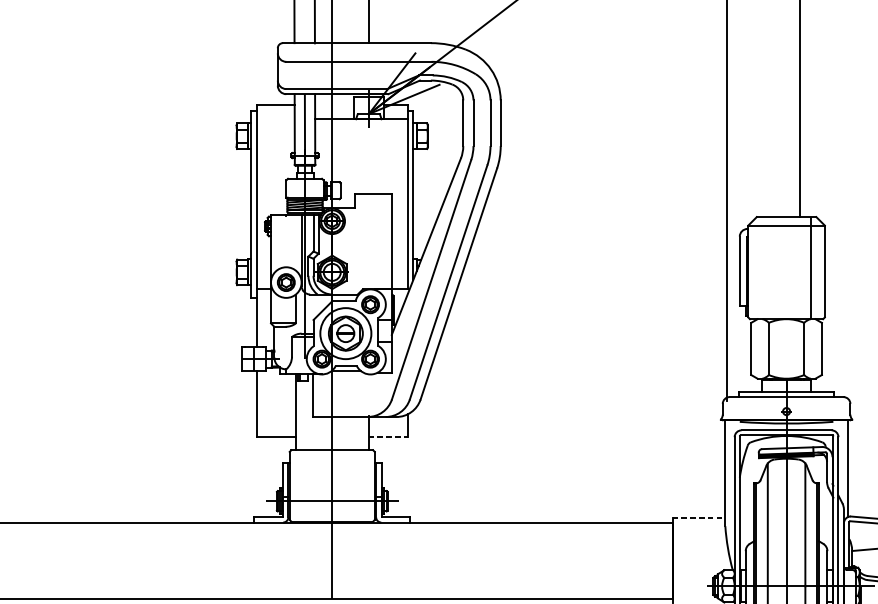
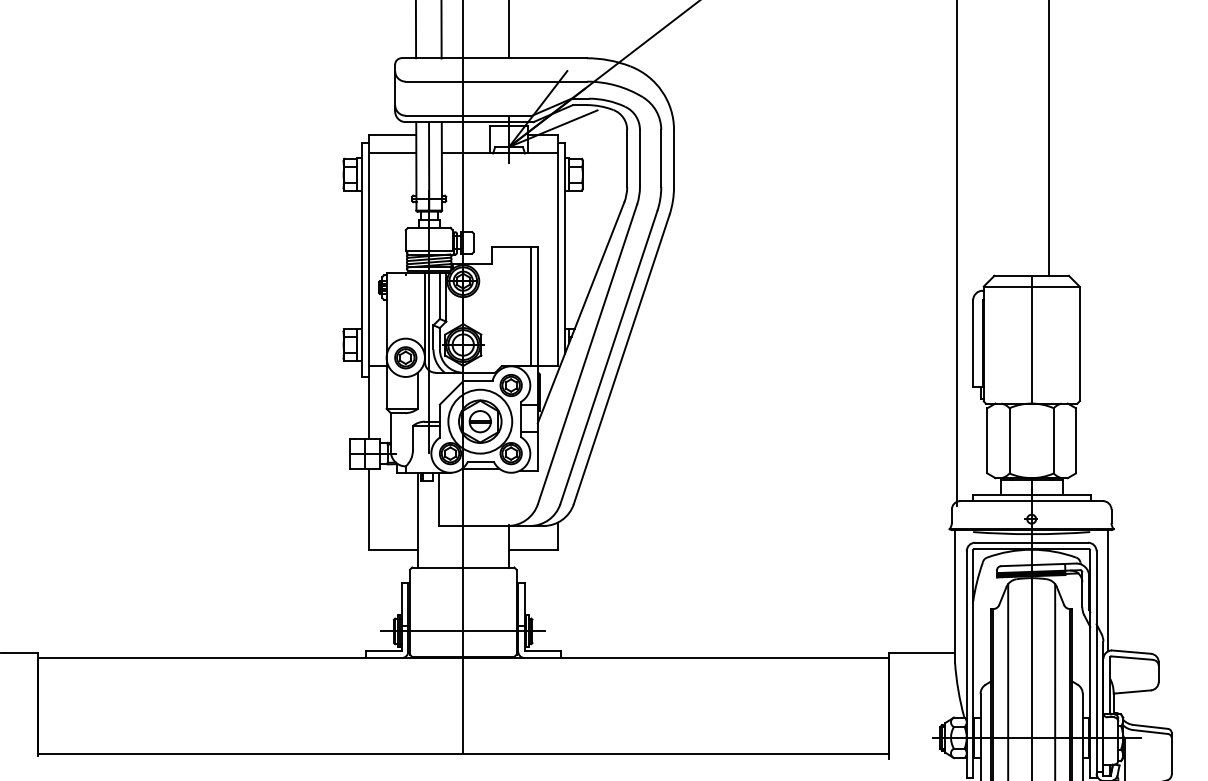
line: (275, 119) -> (392, 153), added
line: (386, 241) -> (531, 306), added
line: (810, 267) -> (1031, 339), moved
line: (388, 436) -> (533, 550), dashed -> solid
line: (699, 518) -> (922, 652), dashed -> solid

